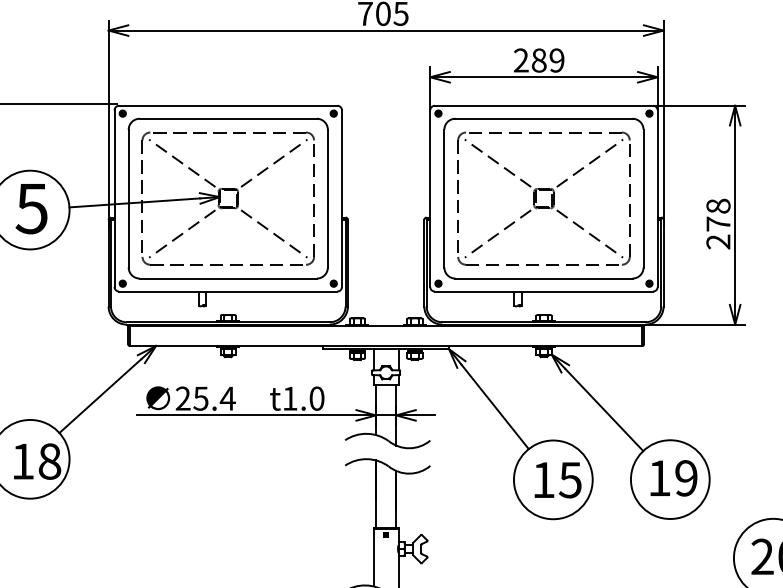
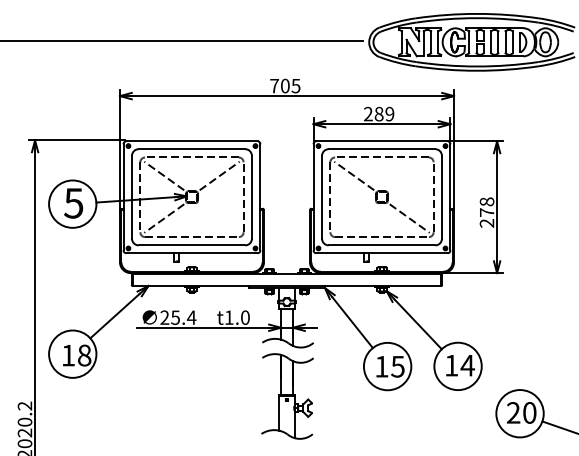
line: (589, 162) -> (409, 175), removed
line: (273, 233) -> (219, 218), removed
line: (498, 233) -> (354, 218), removed
text: (685, 478) -> (467, 365), 19 -> 14

